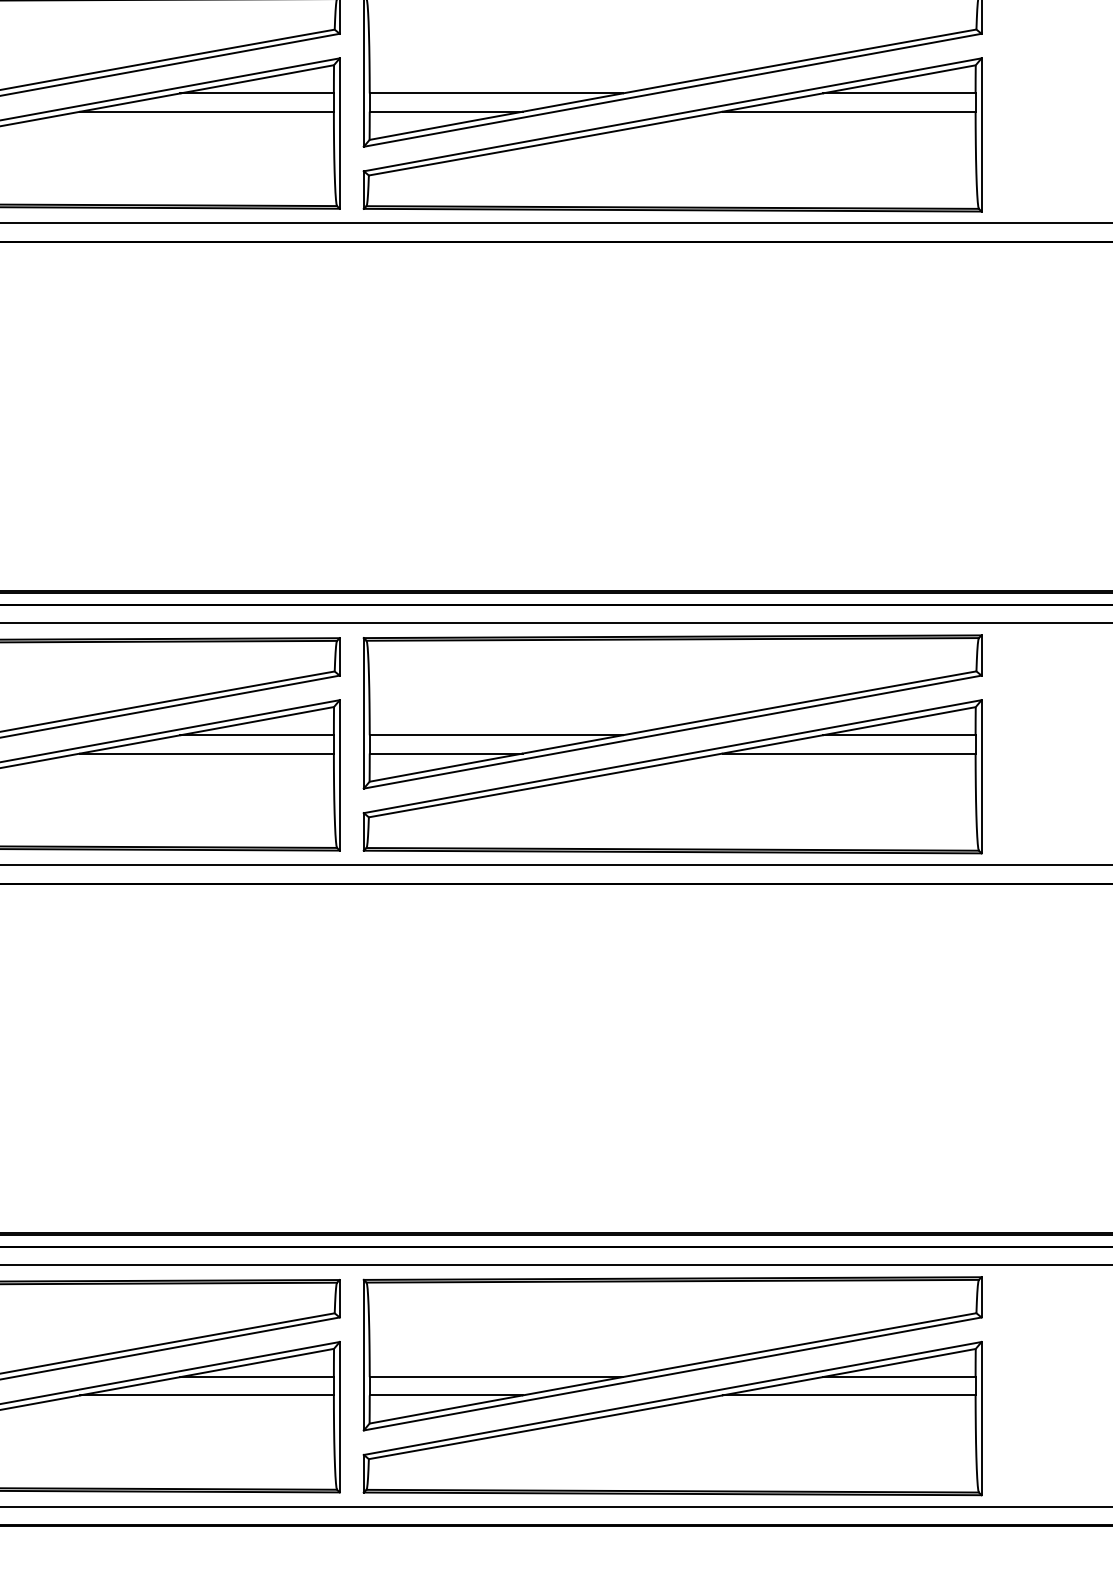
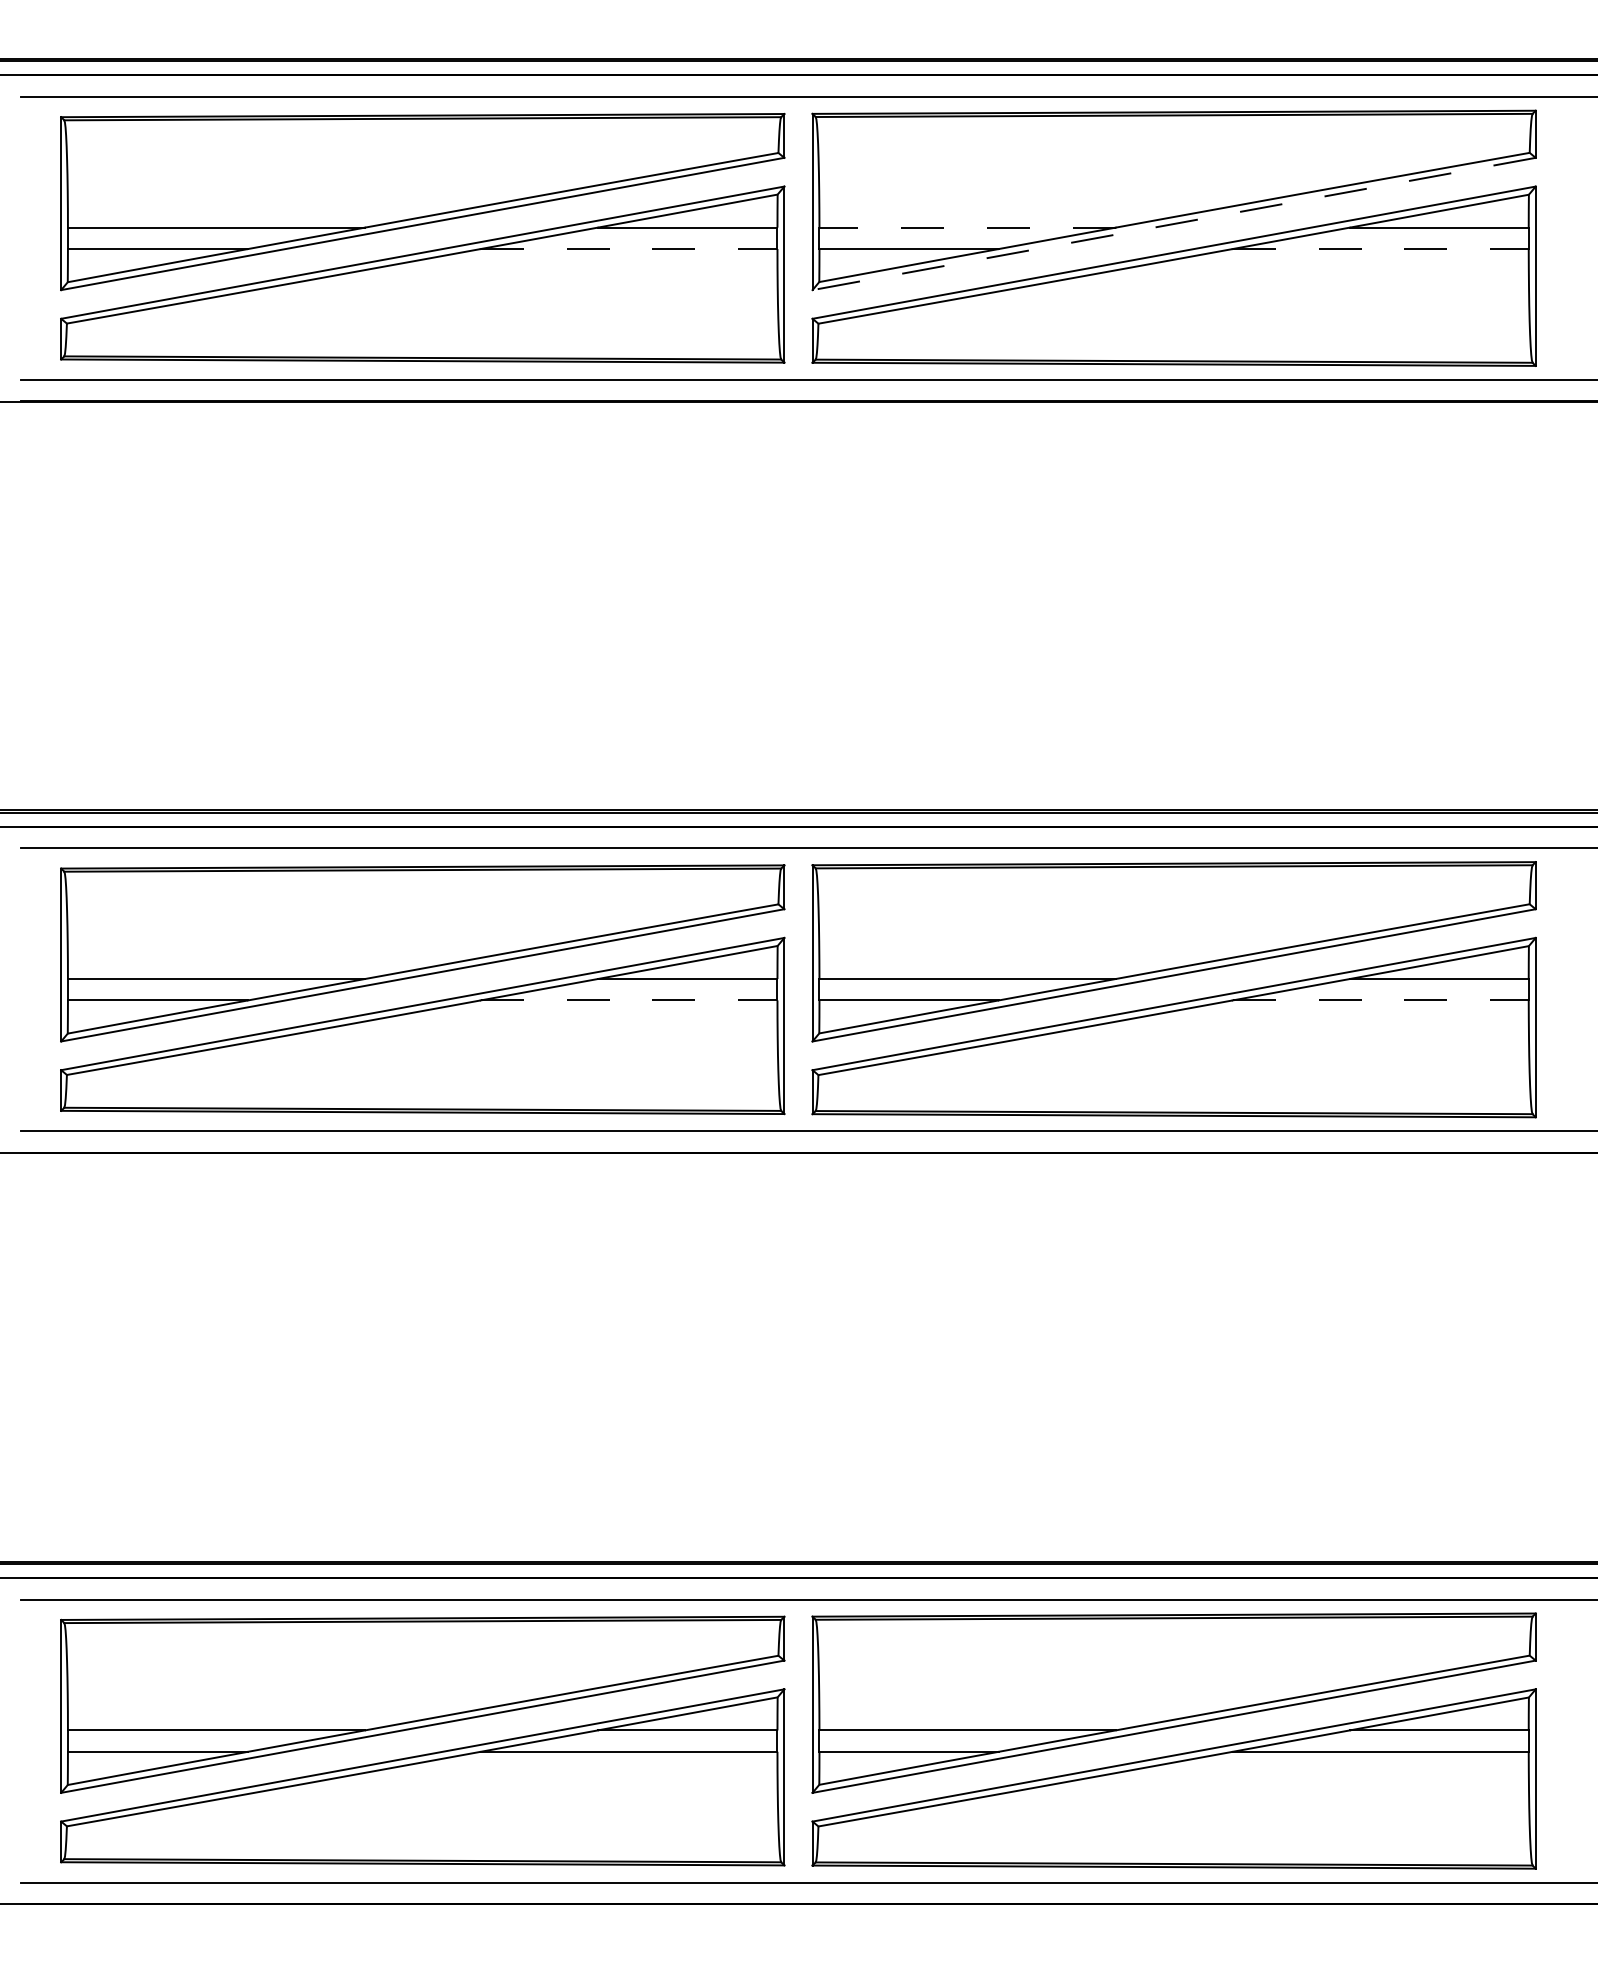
line: (673, 89) -> (1174, 223), solid -> dashed
line: (496, 93) -> (967, 227), solid -> dashed
line: (207, 112) -> (629, 249), solid -> dashed
line: (849, 112) -> (1381, 249), solid -> dashed
line: (207, 753) -> (629, 1000), solid -> dashed
line: (849, 753) -> (1381, 1000), solid -> dashed

